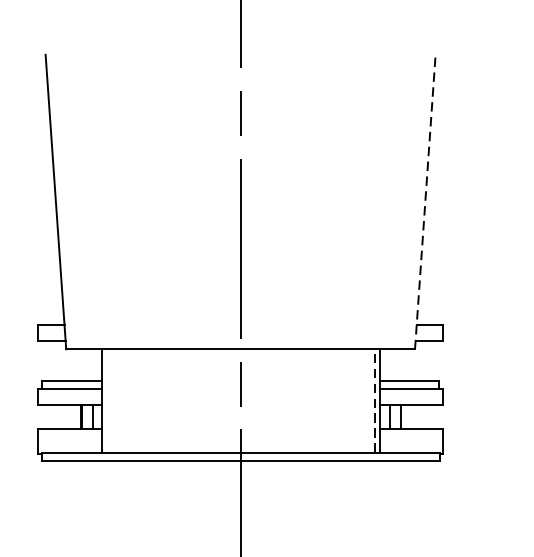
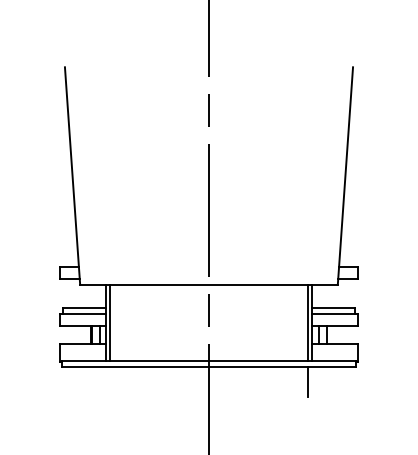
line: (425, 201) -> (345, 175), dashed -> solid
line: (107, 400) -> (110, 322), added
line: (373, 400) -> (307, 322), dashed -> solid
line: (373, 480) -> (307, 381), added

